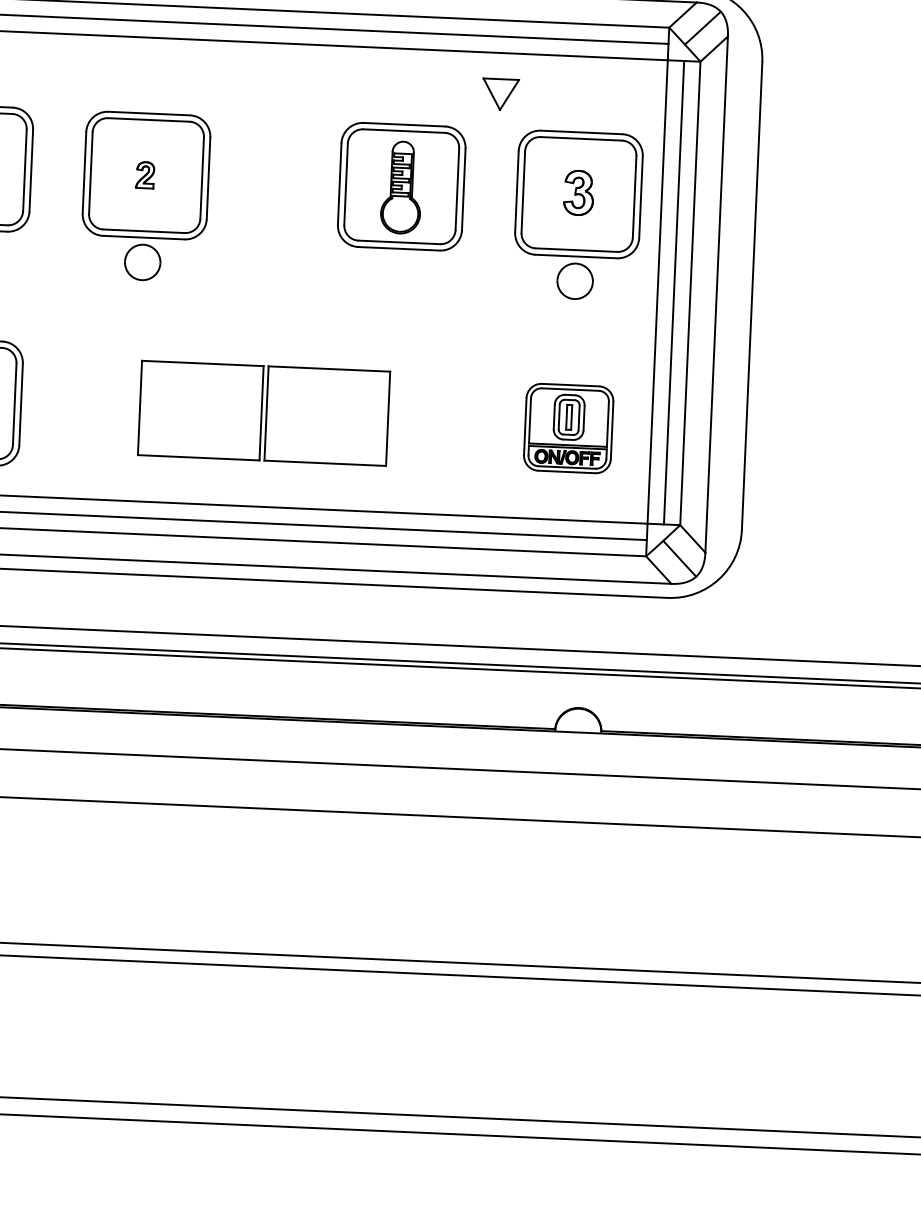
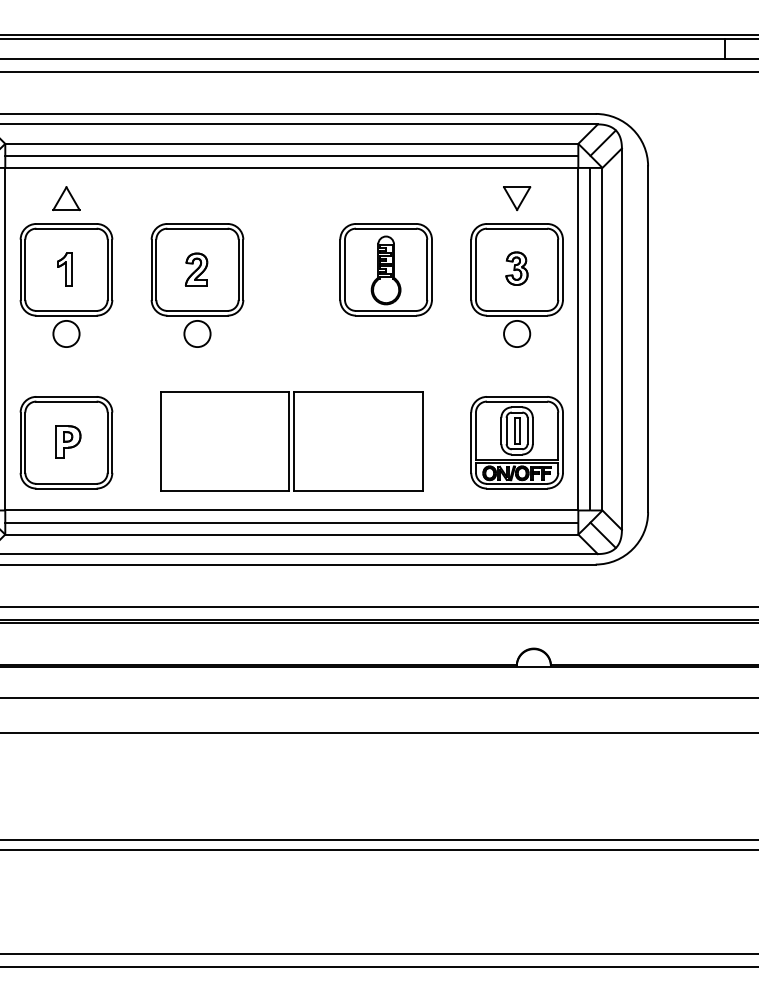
part: (501, 94) -> (517, 198), moved
part: (145, 175) -> (196, 269), size x1.67
part: (263, 413) -> (291, 441), size x1.43
part: (567, 428) -> (516, 442), size x1.43

